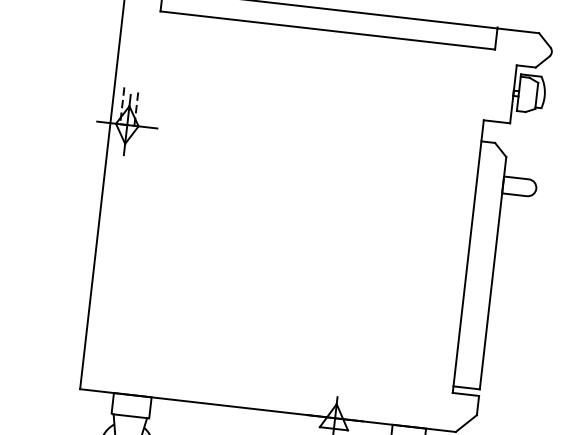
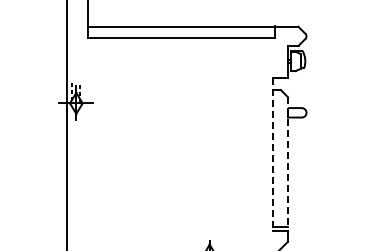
line: (468, 258) -> (273, 155), solid -> dashed
line: (492, 273) -> (287, 162), solid -> dashed

